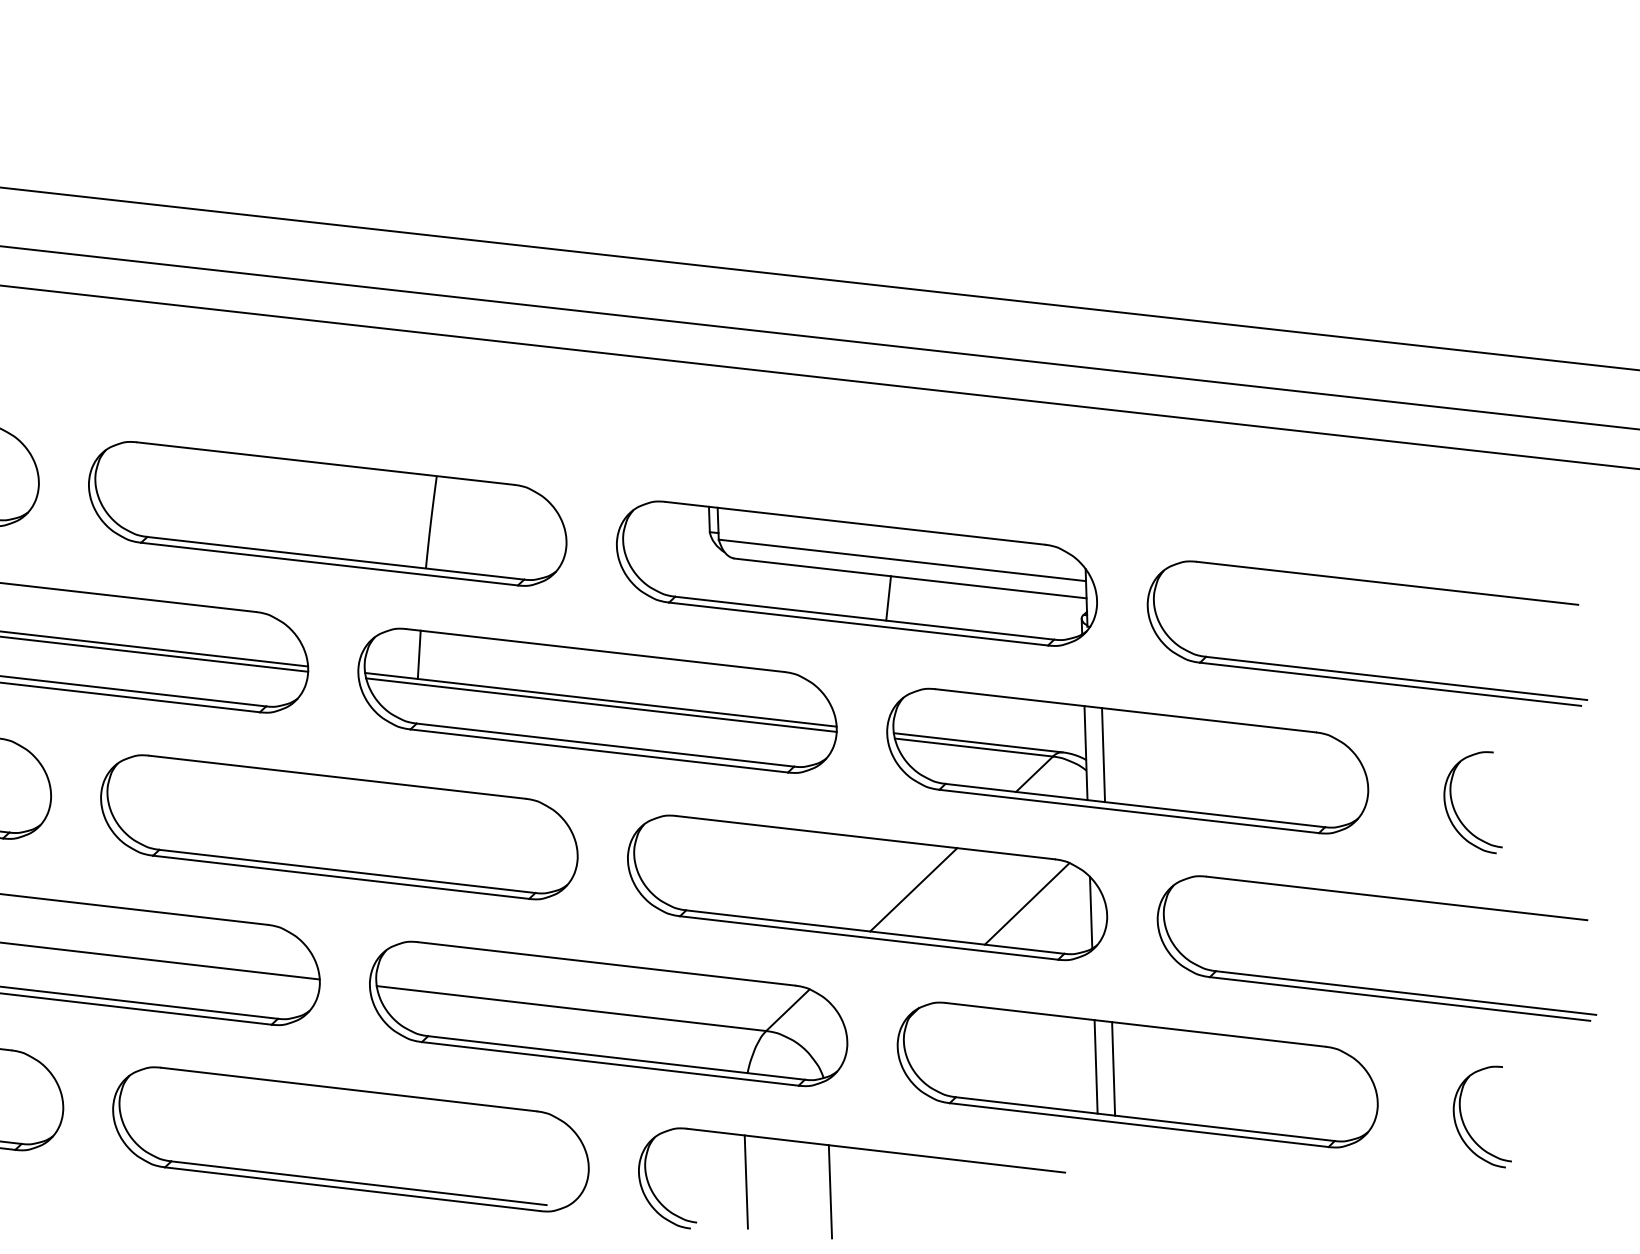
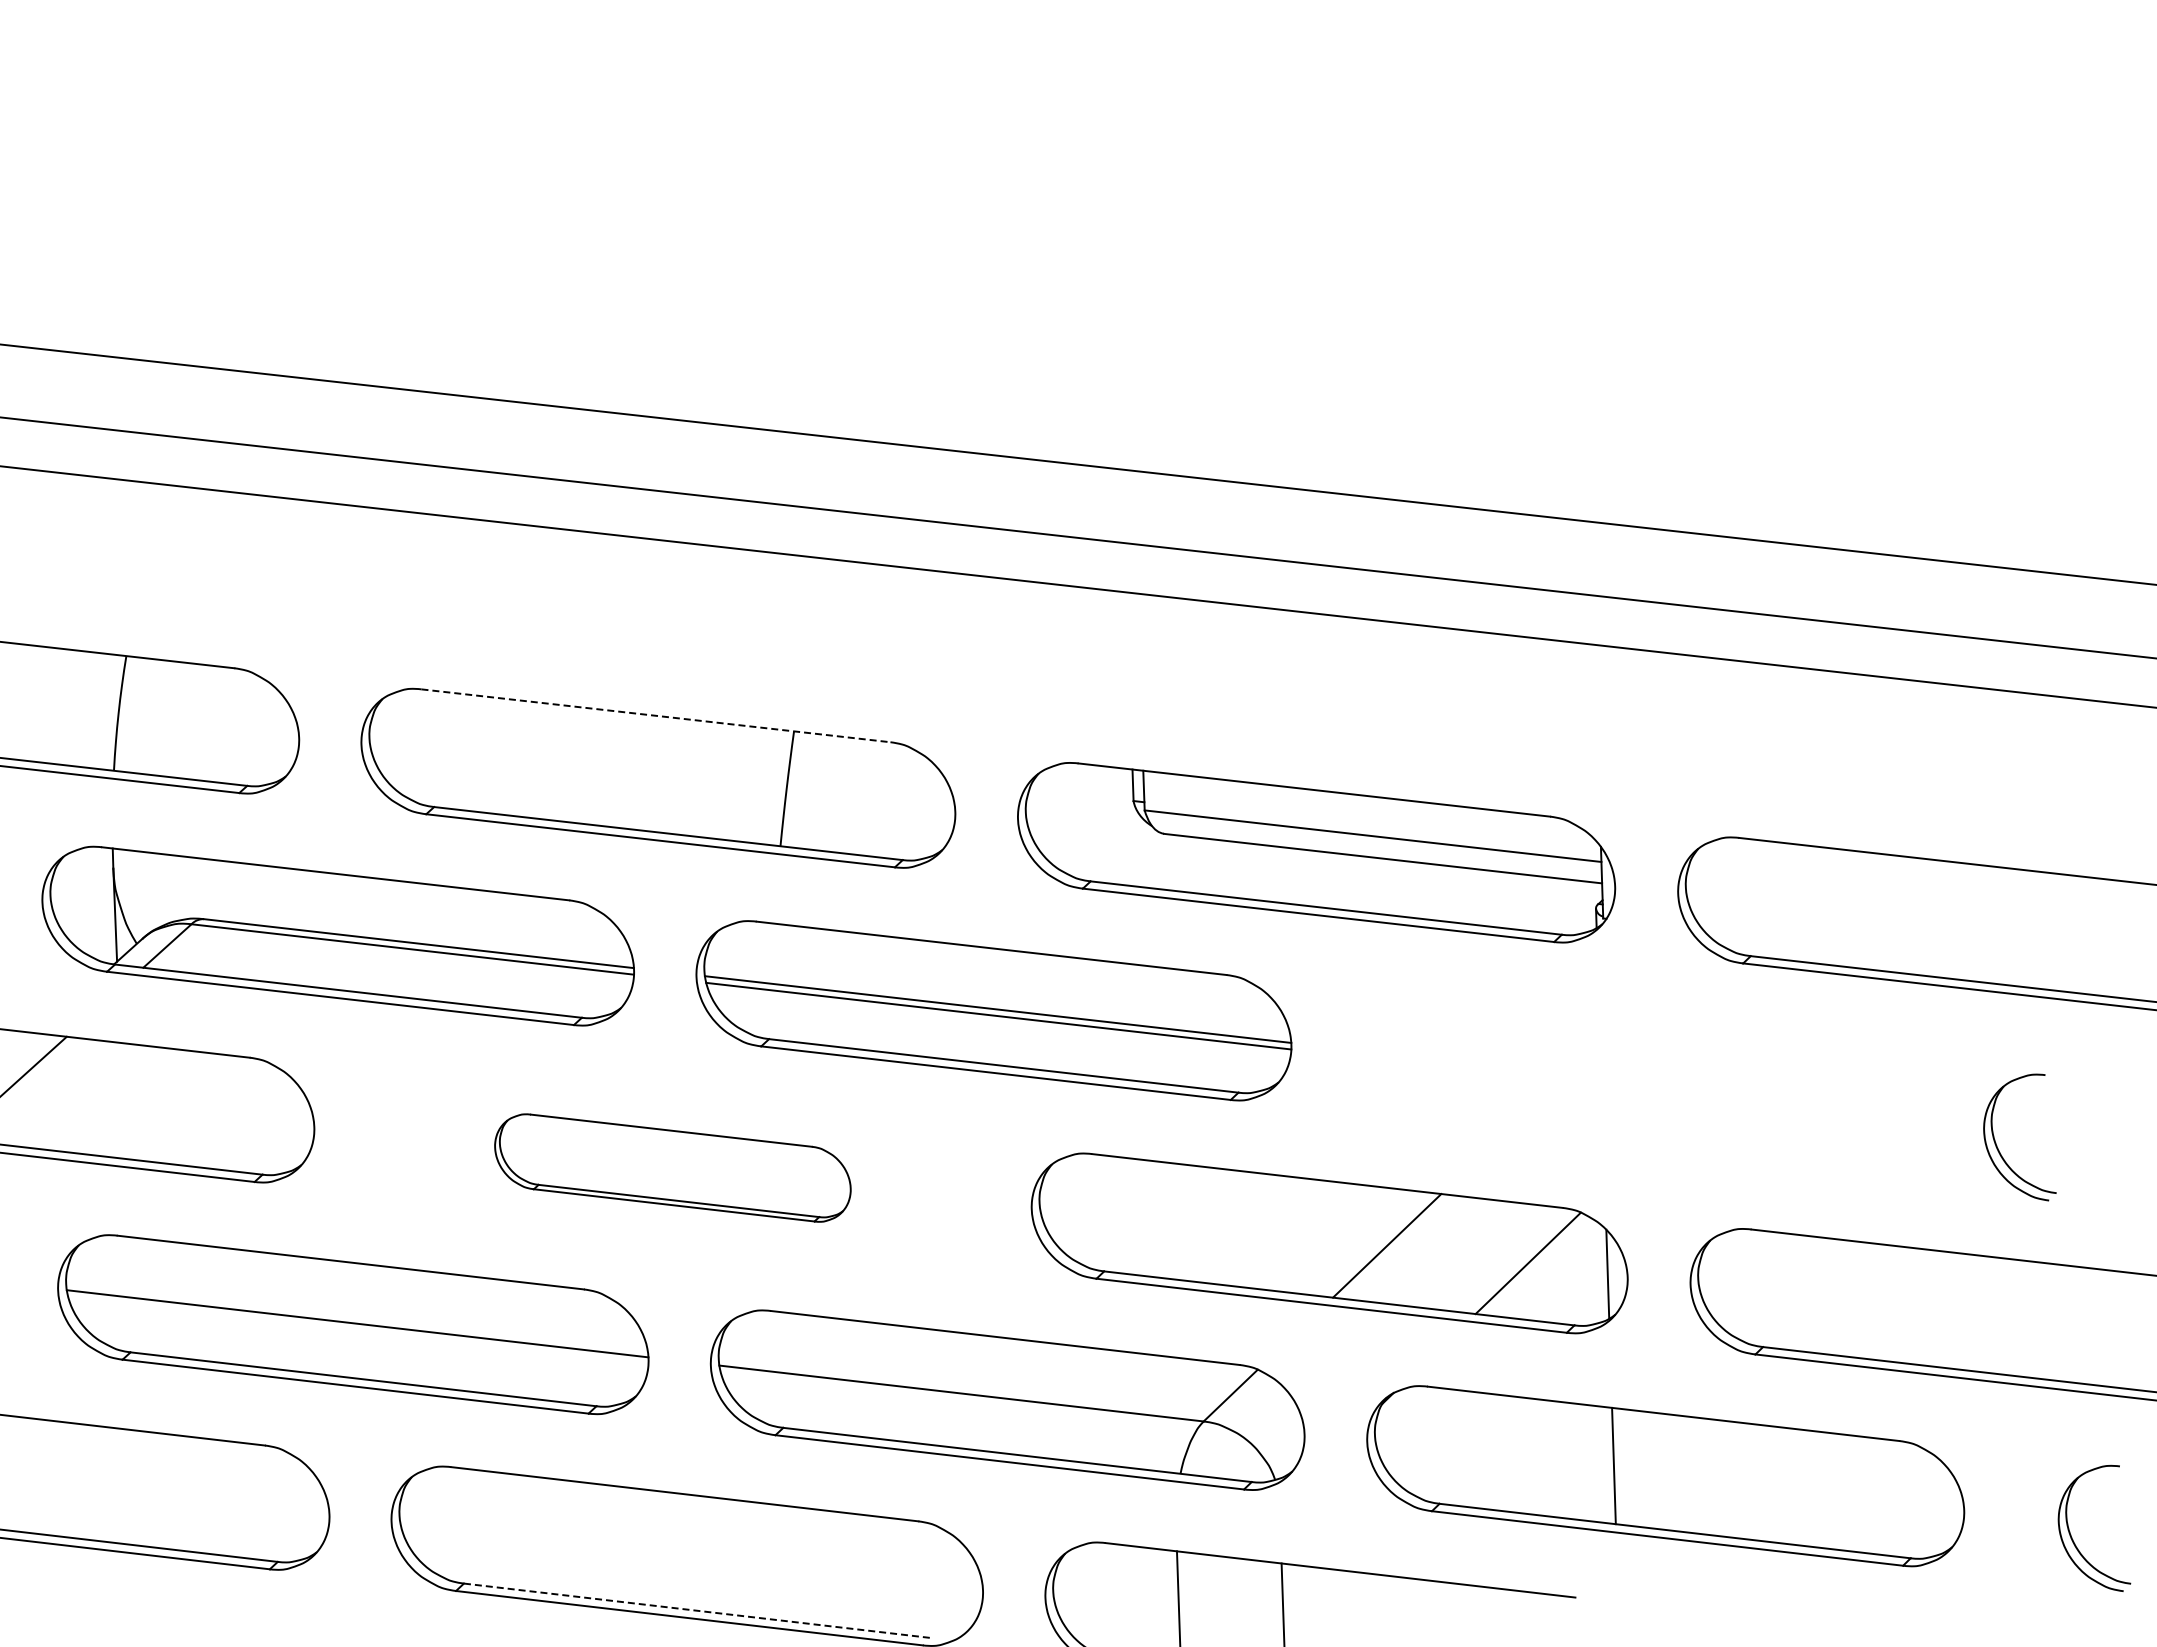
line: (325, 463) -> (655, 715), solid -> dashed
line: (888, 598) -> (1355, 883), removed
line: (419, 654) -> (772, 953), removed
part: (1127, 760) -> (1653, 1085), removed
part: (1455, 809) -> (1997, 1145), moved
part: (339, 826) -> (672, 1167), size x0.6
line: (1113, 1068) -> (1635, 1468), removed
line: (359, 1183) -> (697, 1610), solid -> dashed

